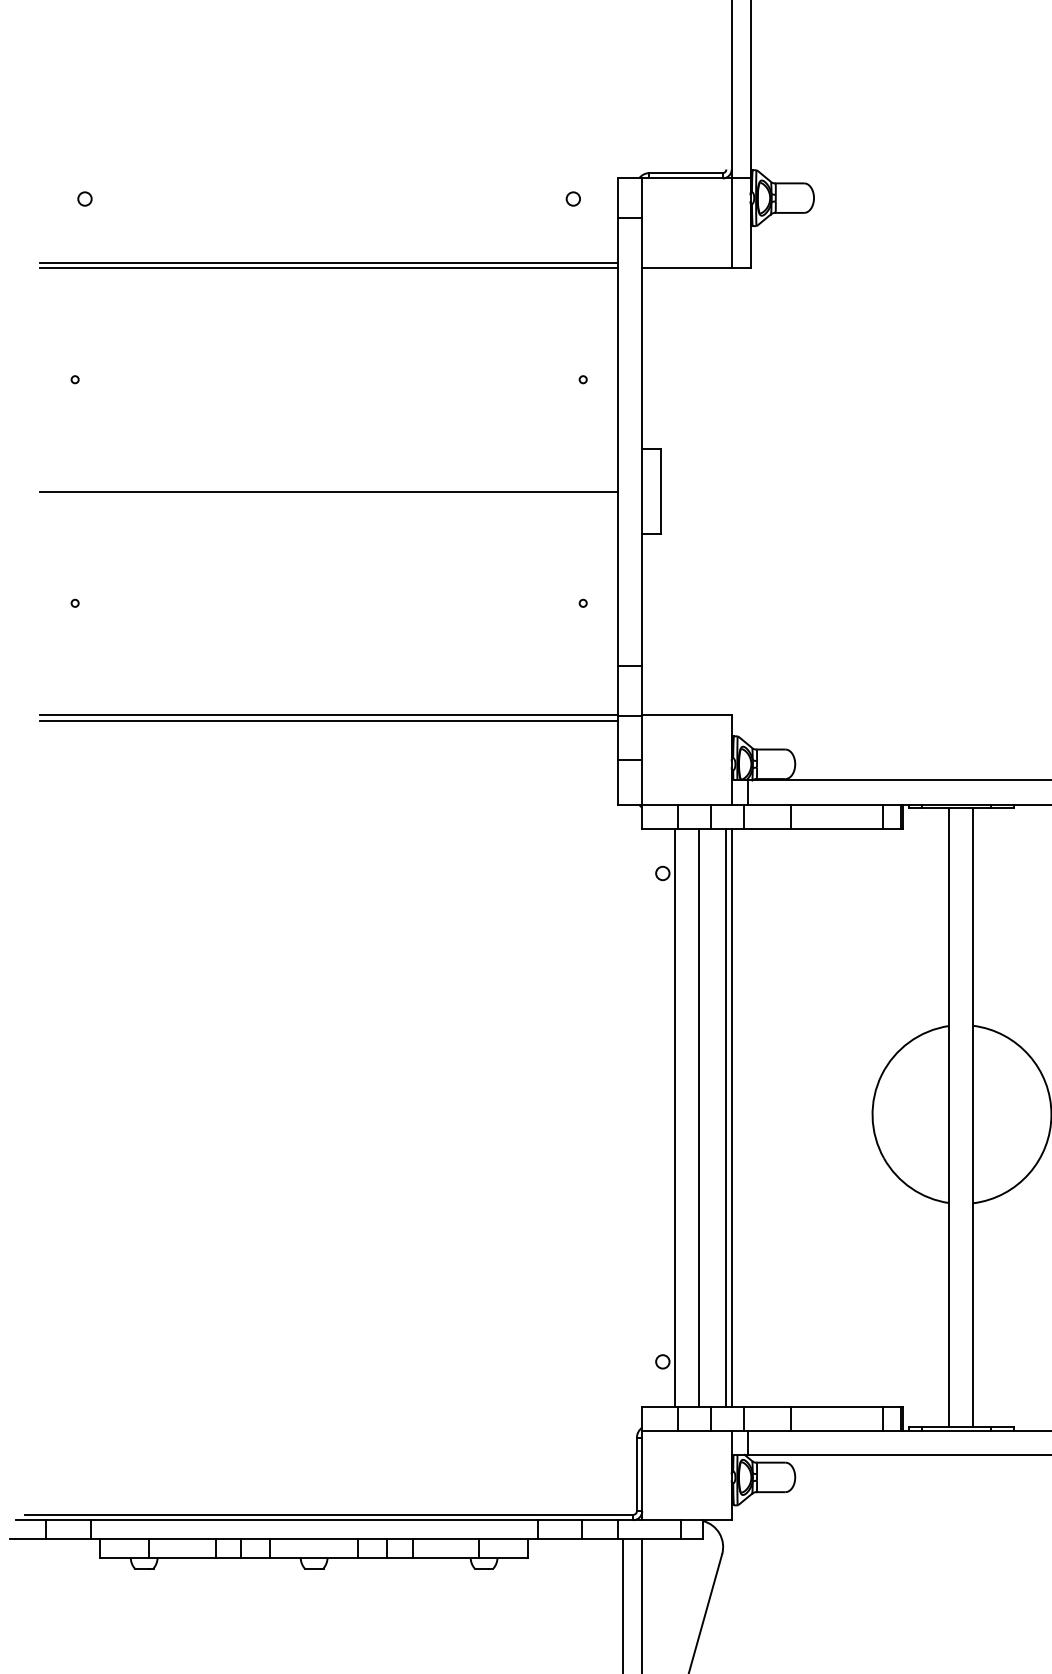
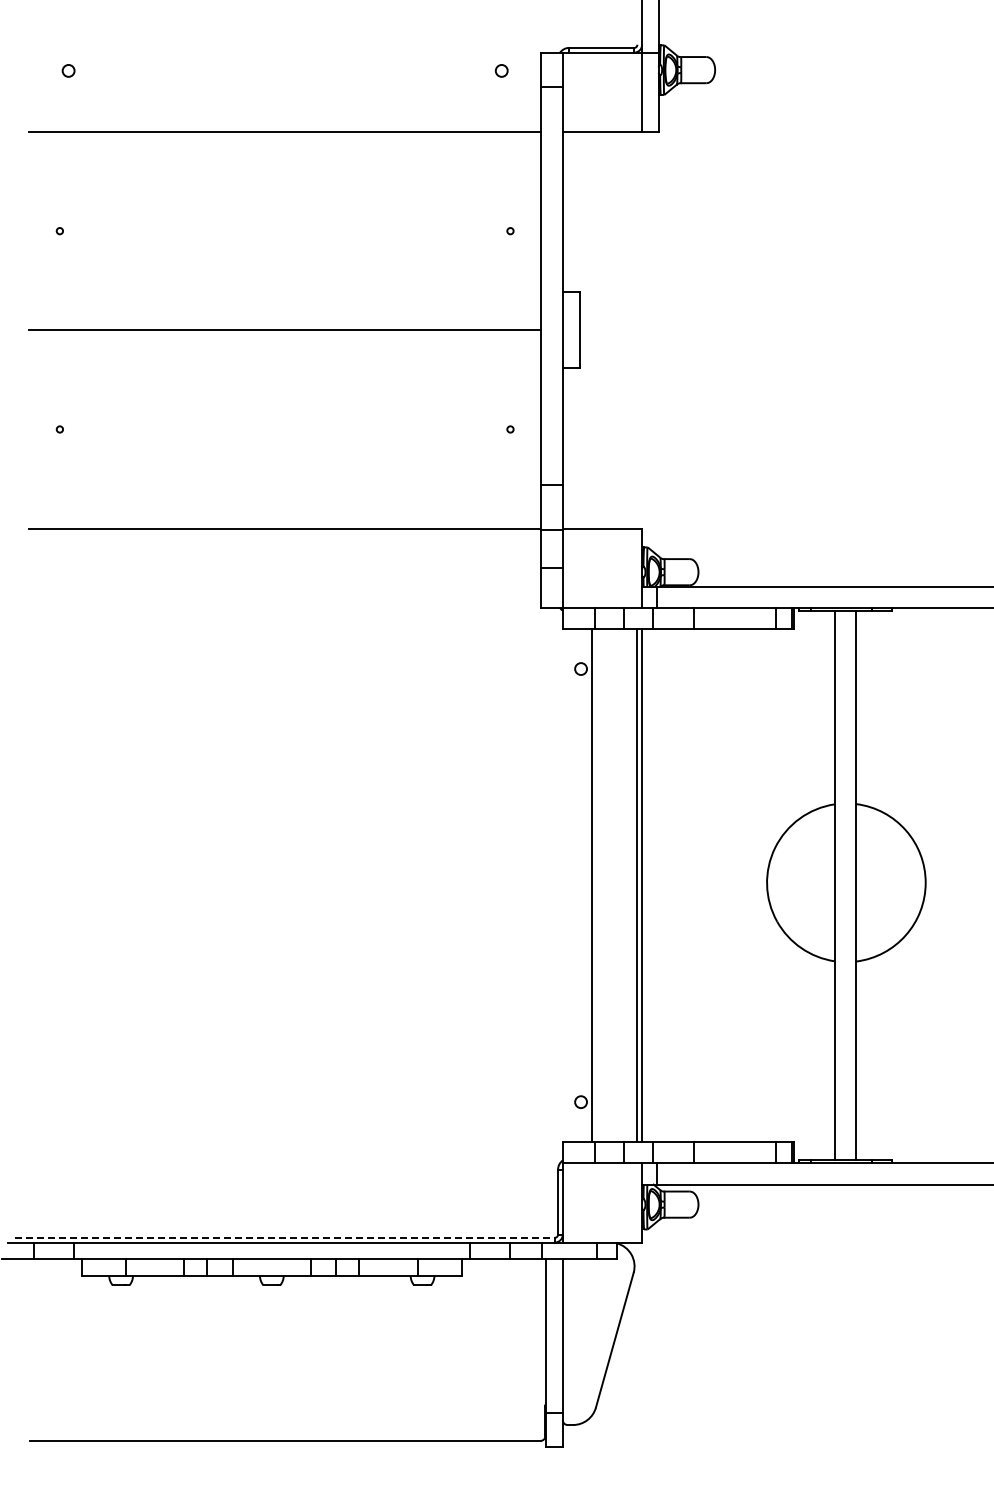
line: (328, 262) -> (284, 127), removed
line: (328, 720) -> (284, 533), removed
line: (699, 1117) -> (613, 885), removed
line: (329, 1514) -> (285, 1237), solid -> dashed

